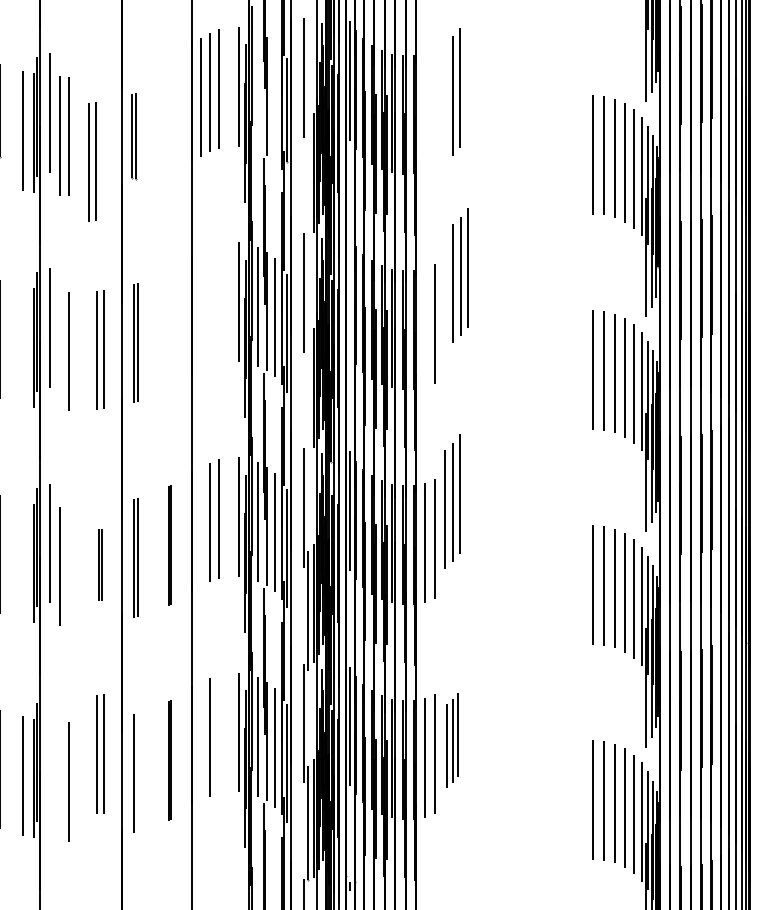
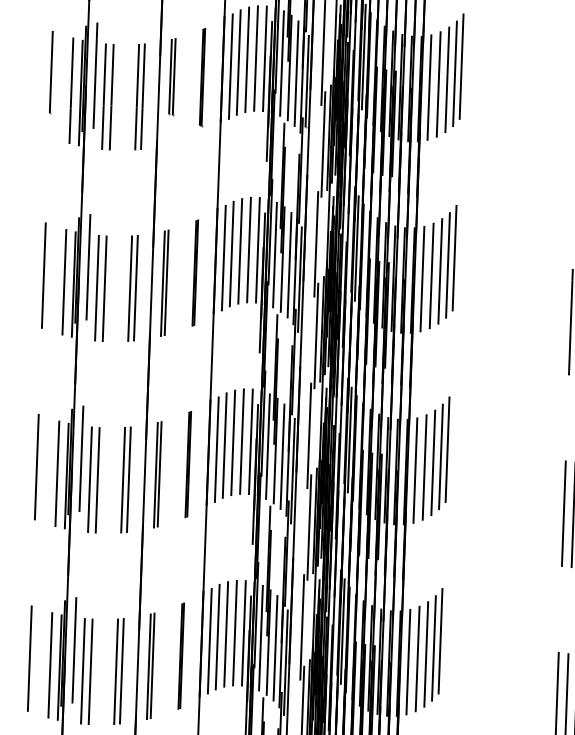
line: (229, 86) -> (256, 57), added
line: (258, 91) -> (282, 63), added
line: (275, 102) -> (296, 73), added
line: (444, 102) -> (447, 79), added
line: (435, 108) -> (439, 84), added
line: (170, 110) -> (203, 77), added
line: (424, 112) -> (429, 87), added
part: (134, 136) -> (172, 77), moved
part: (92, 161) -> (140, 96), moved
line: (308, 180) -> (323, 144), added
part: (460, 275) -> (447, 264), moved
line: (349, 295) -> (356, 247), added
line: (229, 302) -> (249, 250), added
line: (219, 303) -> (240, 250), added
line: (209, 307) -> (231, 254), added
line: (201, 312) -> (224, 258), added
line: (424, 327) -> (422, 278), added
line: (169, 329) -> (195, 272), added
line: (22, 345) -> (63, 281), added
line: (60, 351) -> (97, 288), added
line: (308, 395) -> (316, 335), added
part: (452, 501) -> (440, 456), moved
line: (229, 517) -> (242, 441), added
line: (201, 527) -> (217, 449), added
line: (23, 560) -> (57, 473), added
part: (100, 564) -> (125, 479), size x1.67
line: (68, 566) -> (97, 480), added
line: (229, 732) -> (235, 633), added
line: (219, 734) -> (226, 634), added
part: (452, 740) -> (433, 647), size x1.43
line: (201, 742) -> (210, 641), added
part: (100, 753) -> (118, 670), moved
line: (49, 758) -> (74, 650), added
line: (138, 772) -> (153, 665), added
line: (60, 781) -> (83, 671), added

